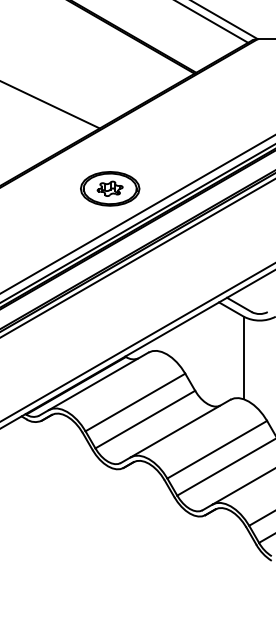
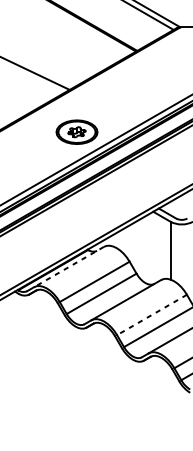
line: (98, 381) -> (68, 267), solid -> dashed
line: (217, 449) -> (152, 314), solid -> dashed

